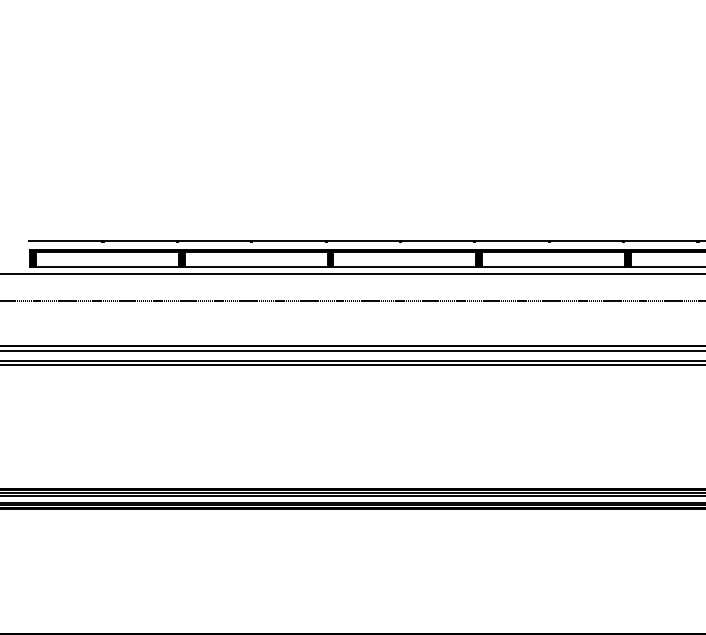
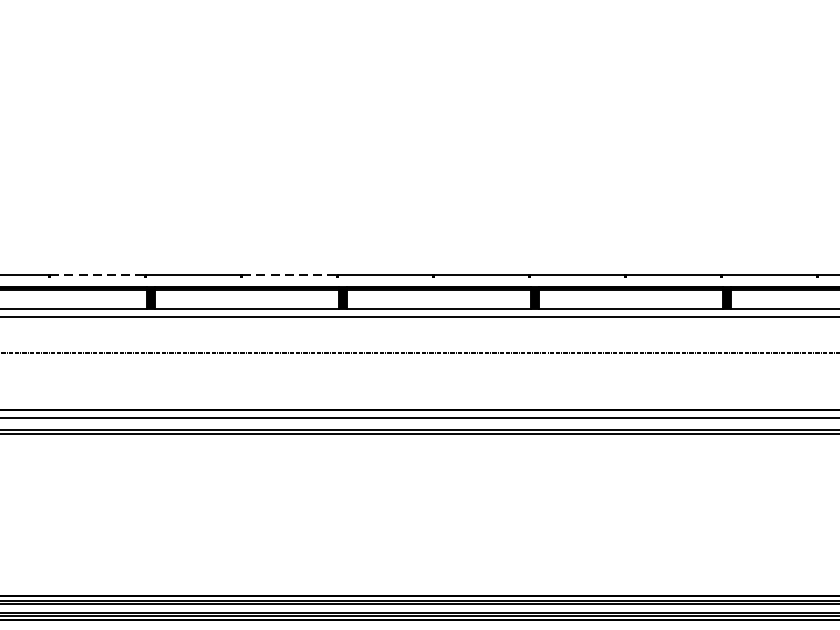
line: (140, 241) -> (97, 275), solid -> dashed
line: (288, 241) -> (288, 275), solid -> dashed

